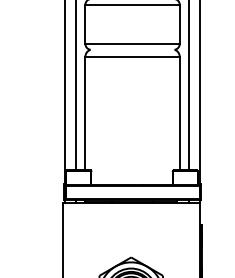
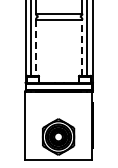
line: (84, 112) -> (35, 47), solid -> dashed
line: (179, 112) -> (82, 47), solid -> dashed

